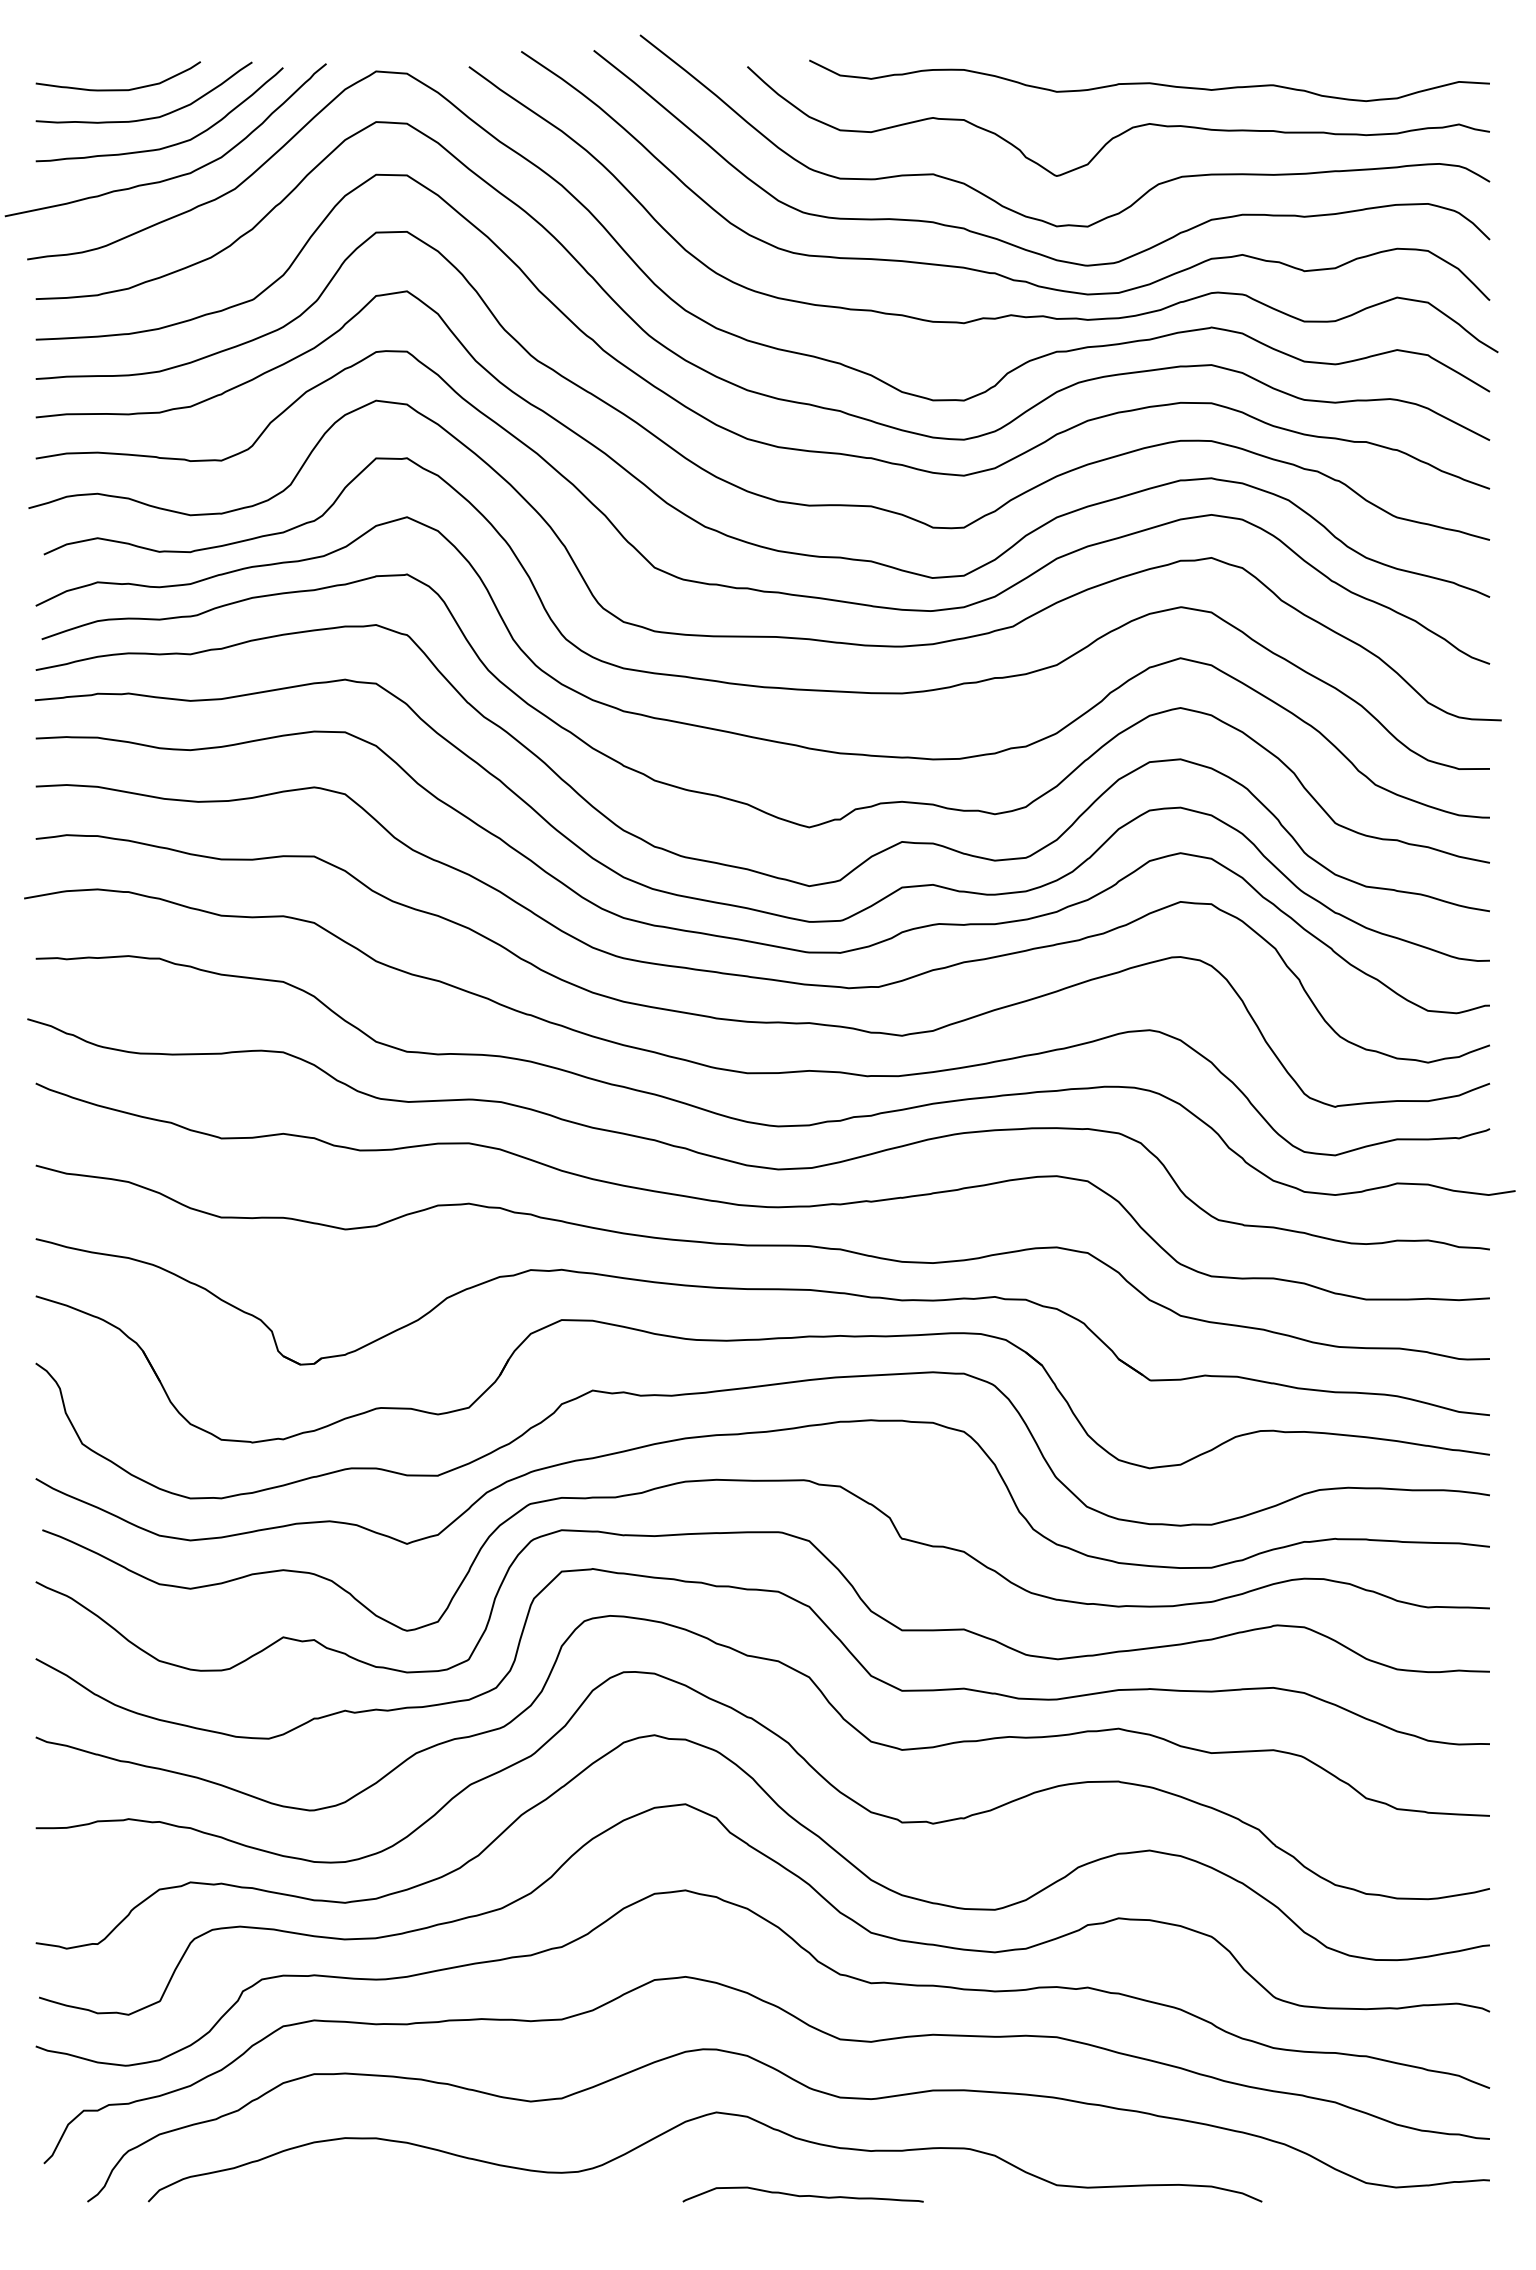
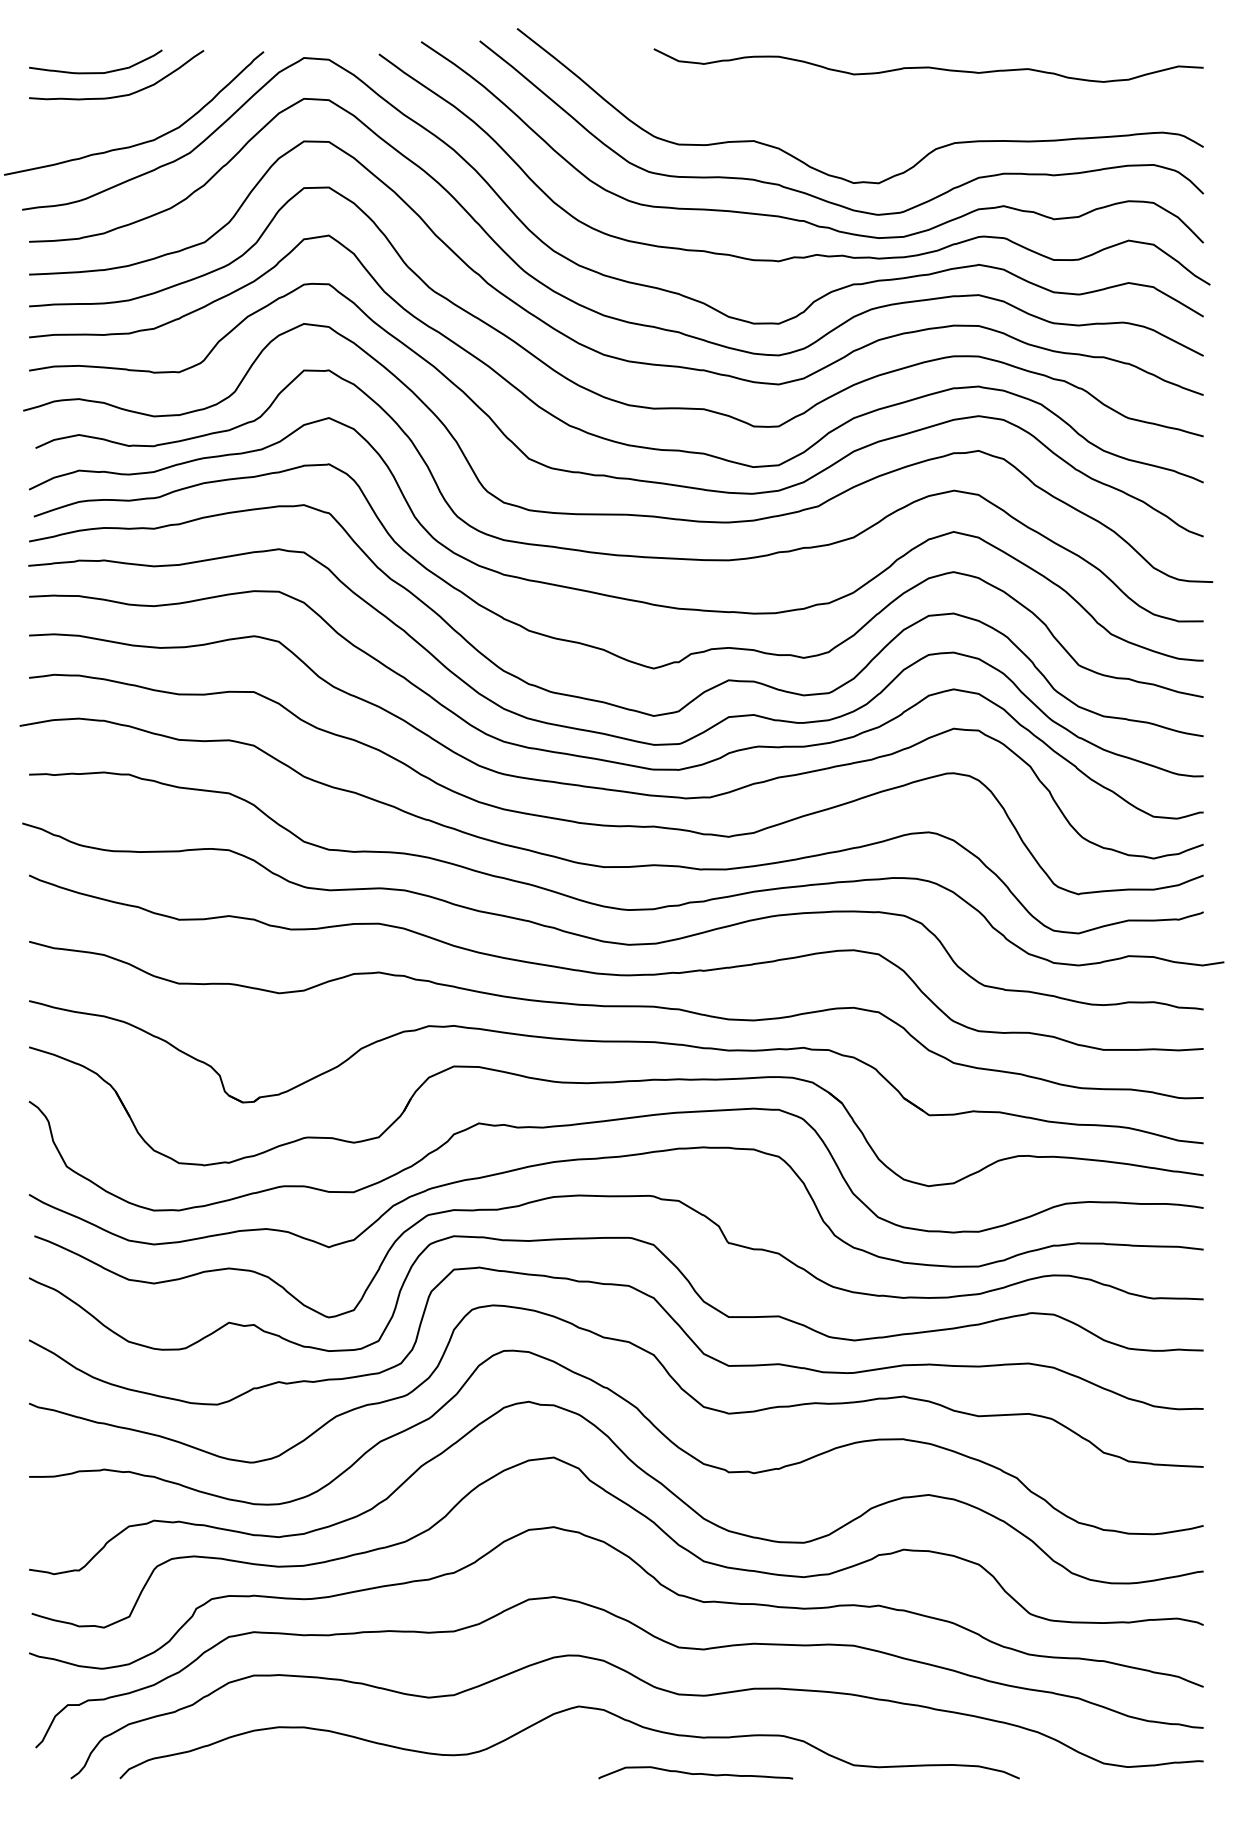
curve: (1123, 131) -> (907, 106), removed
curve: (168, 145) -> (136, 117), removed
curve: (802, 2195) -> (695, 1773), moved

